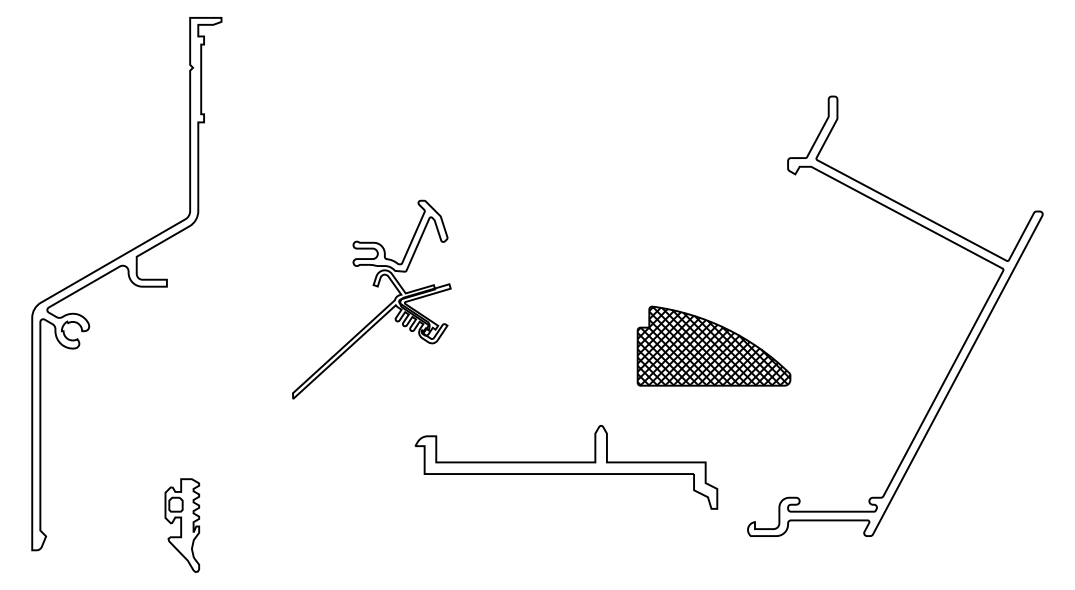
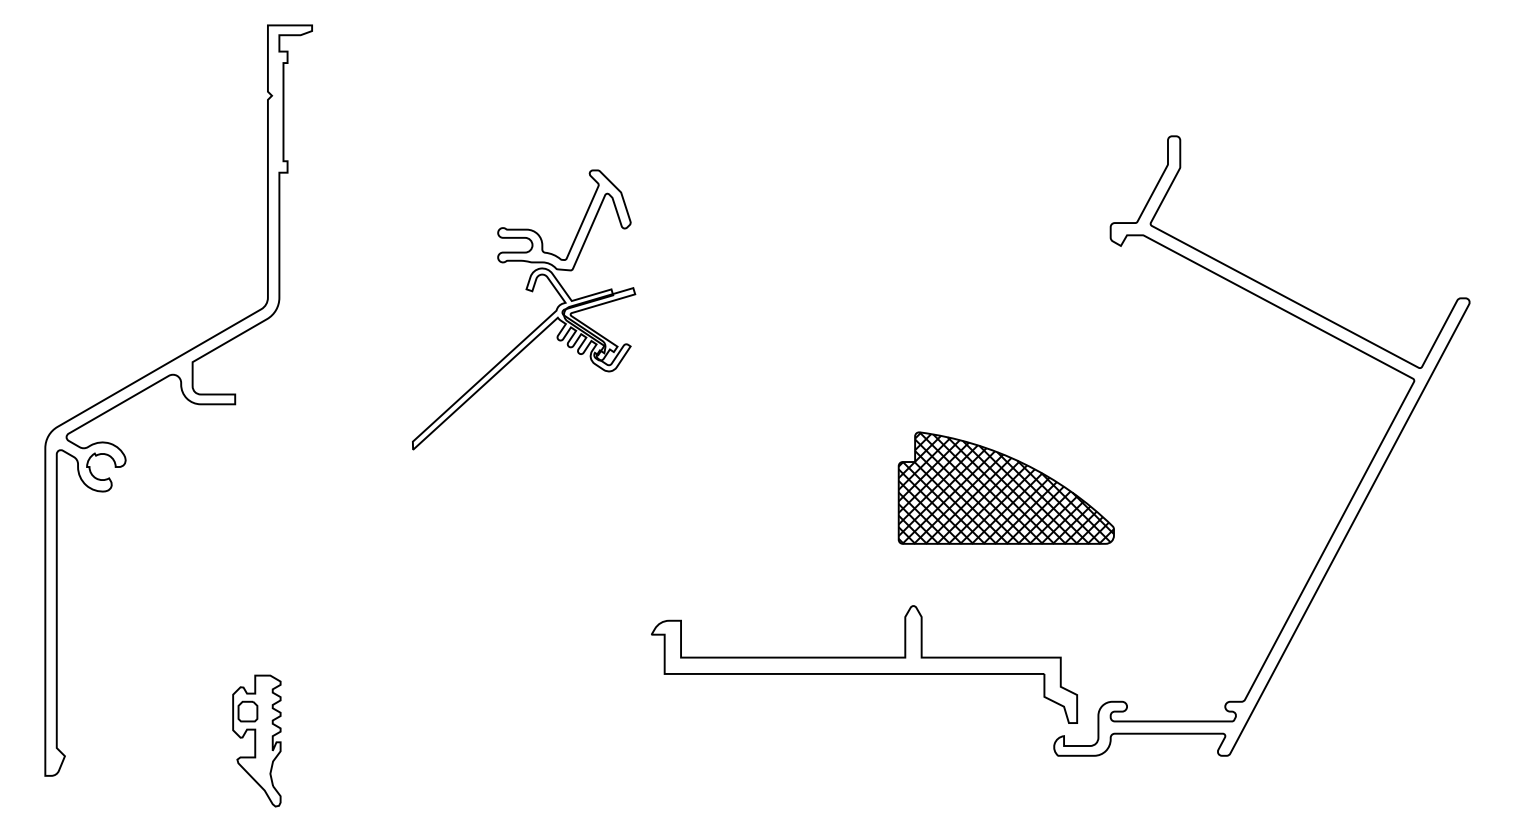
part: (374, 286) -> (527, 291), moved
part: (566, 467) -> (864, 664), moved

